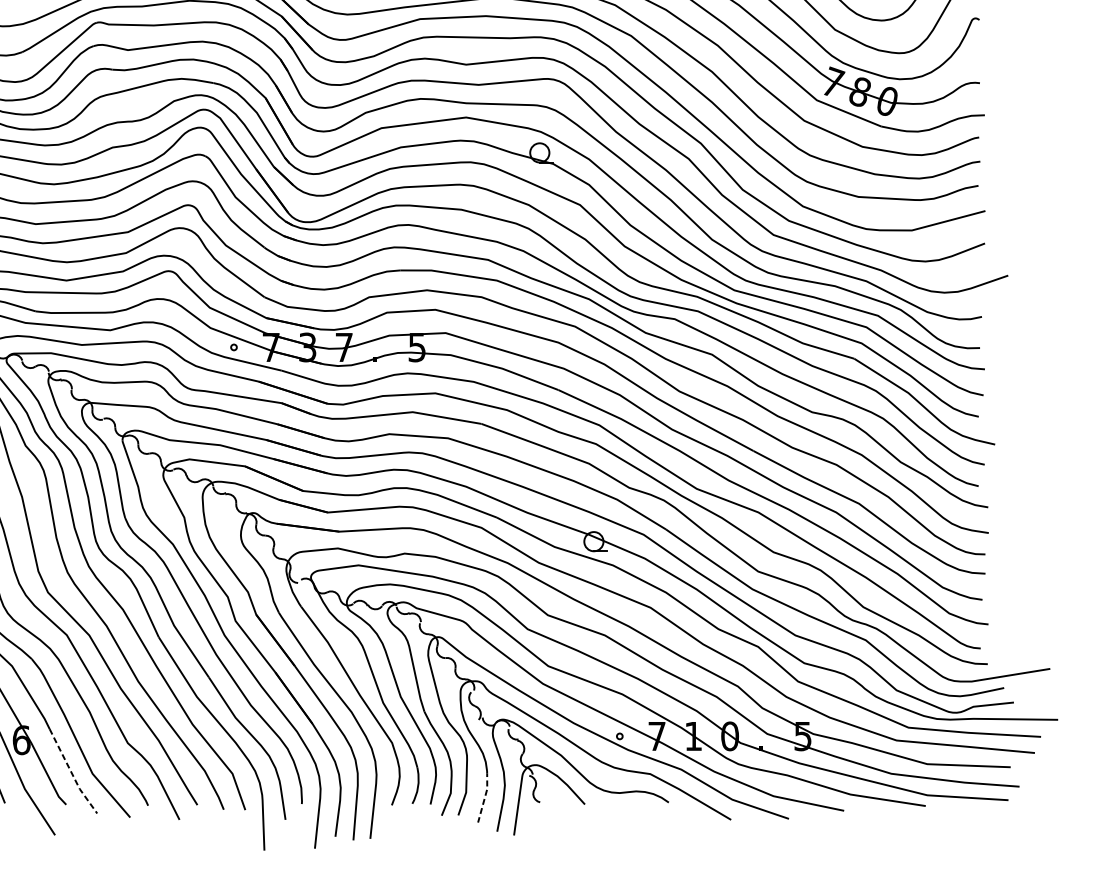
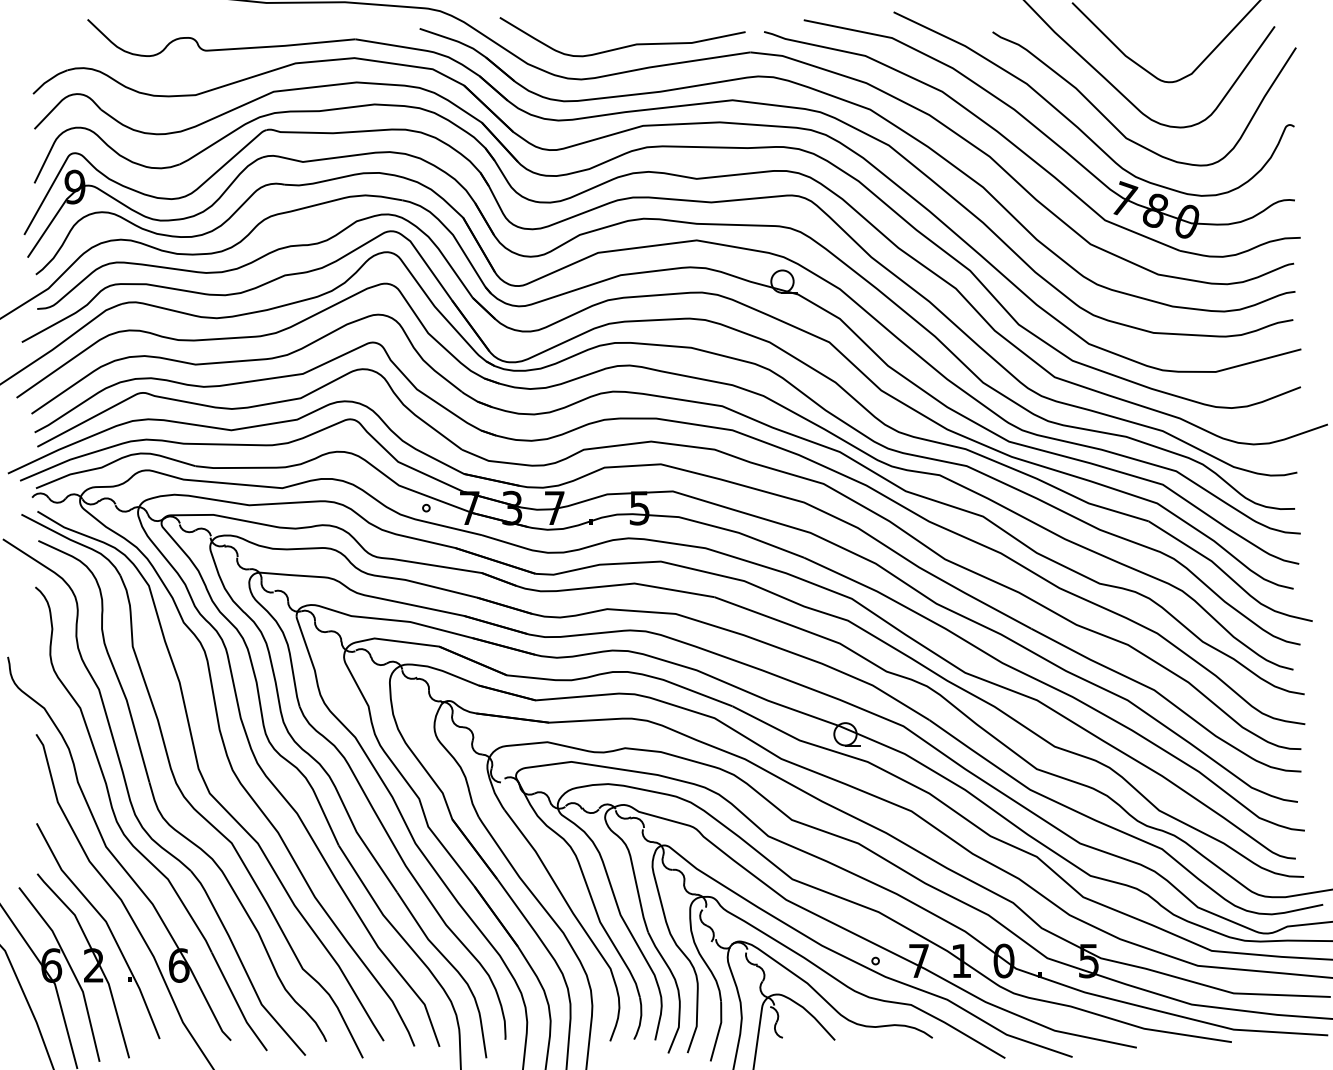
line: (71, 772) -> (237, 1003), dashed -> solid
line: (484, 796) -> (718, 1031), dashed -> solid

